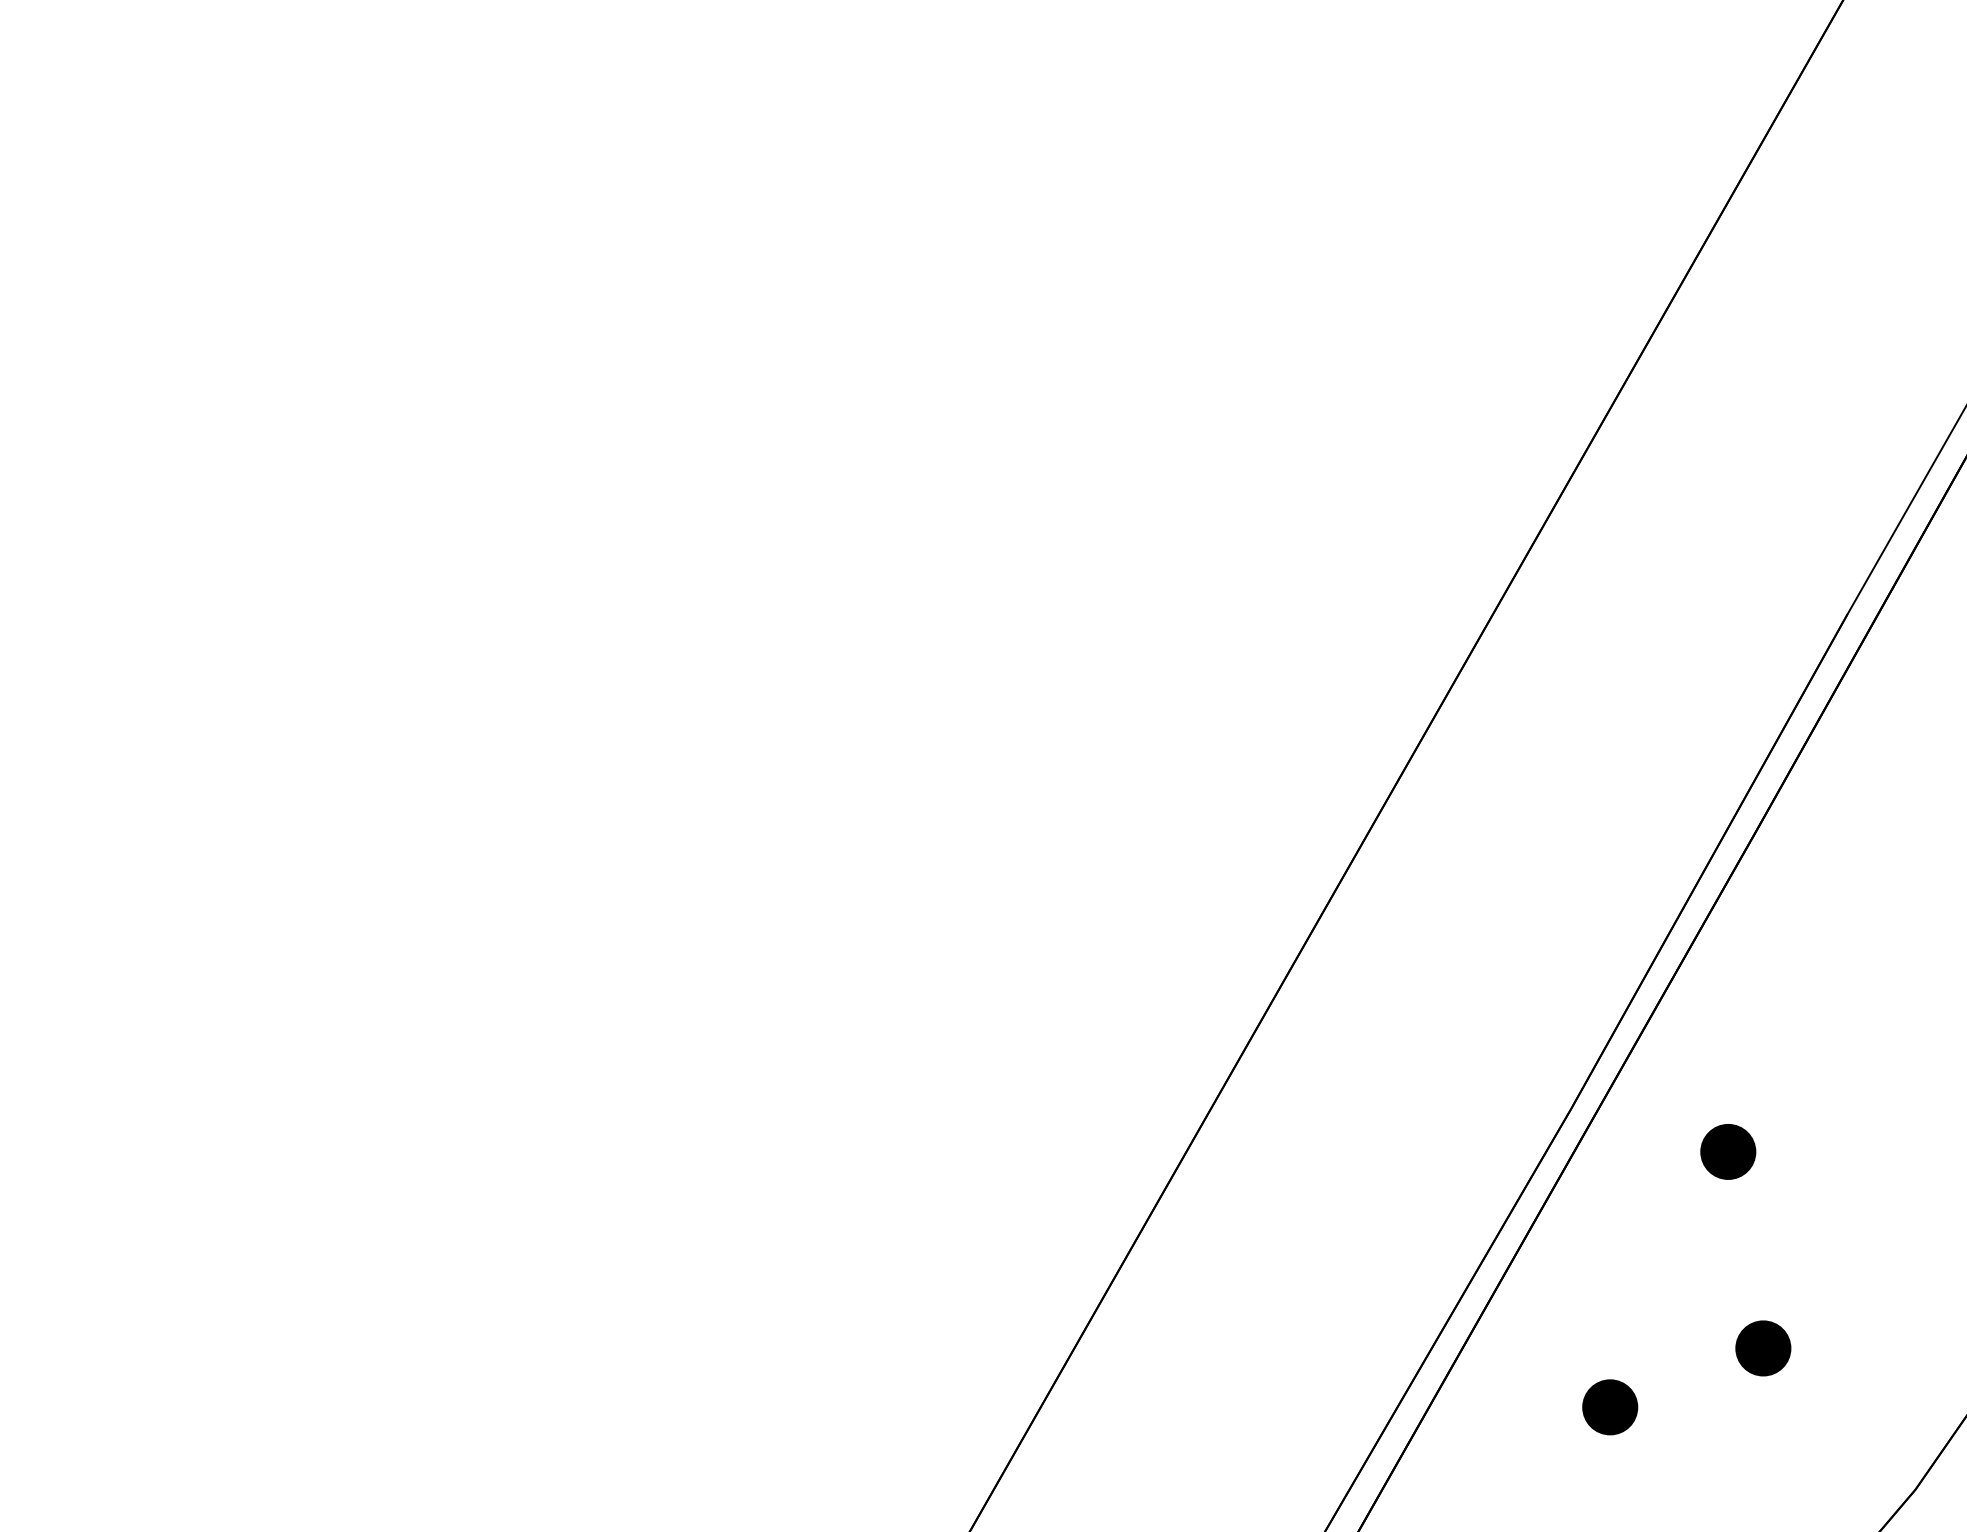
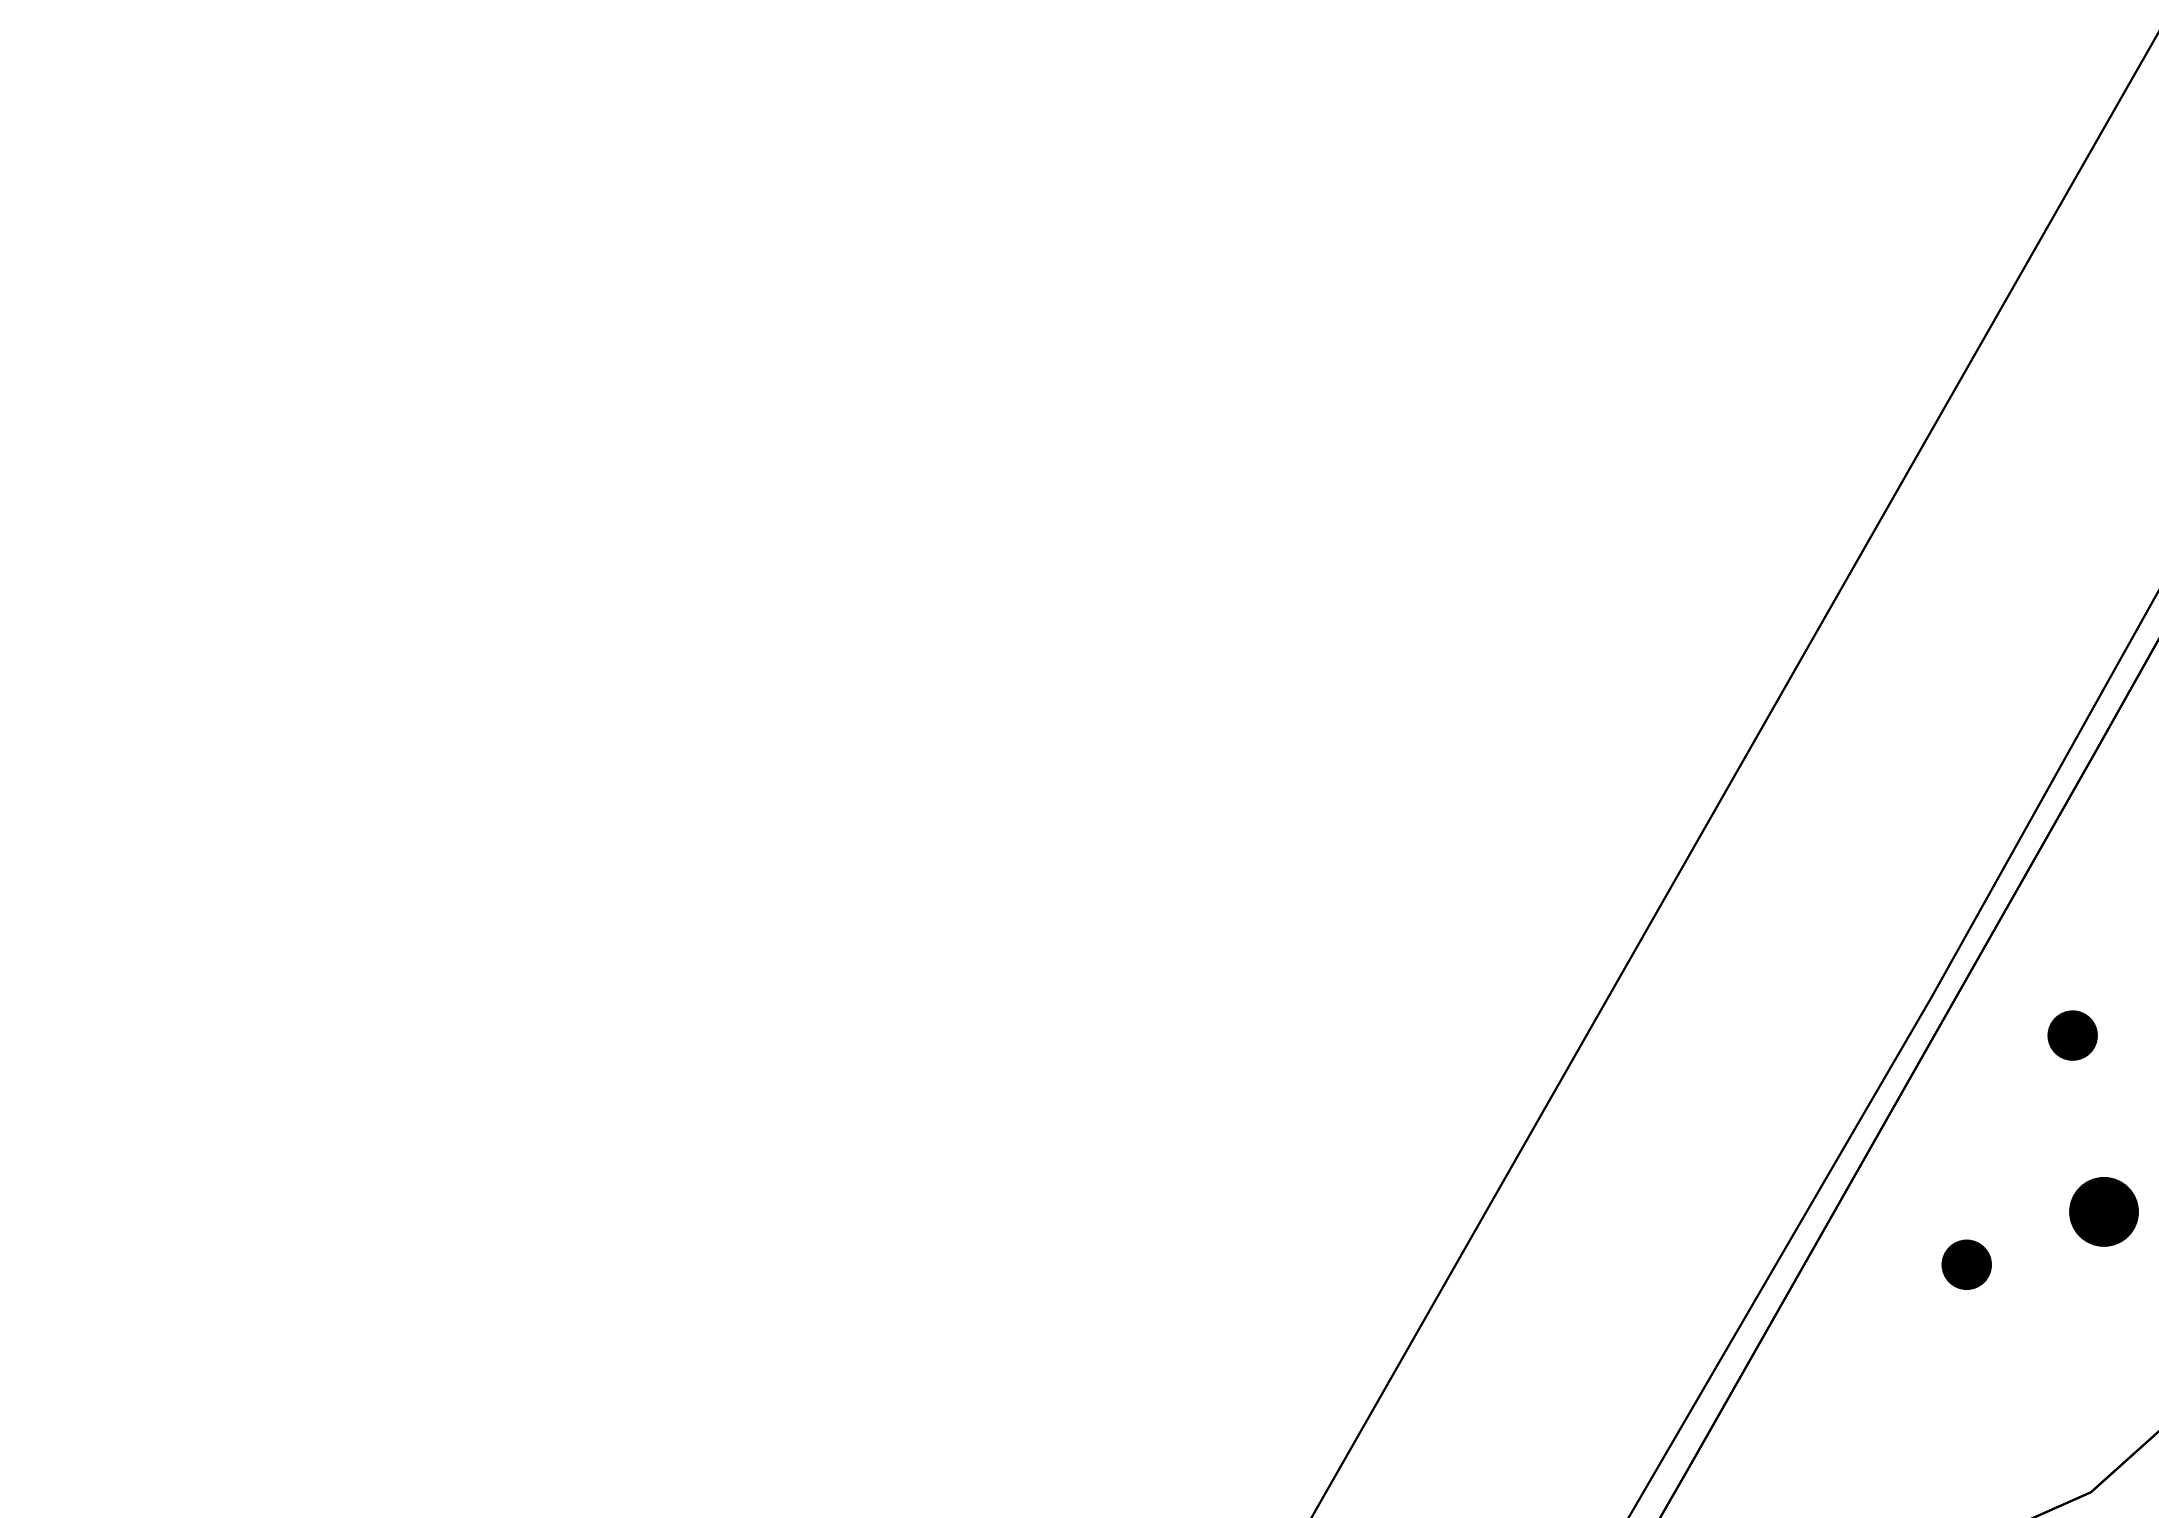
part: (1763, 1347) -> (2104, 1211), size x1.4

